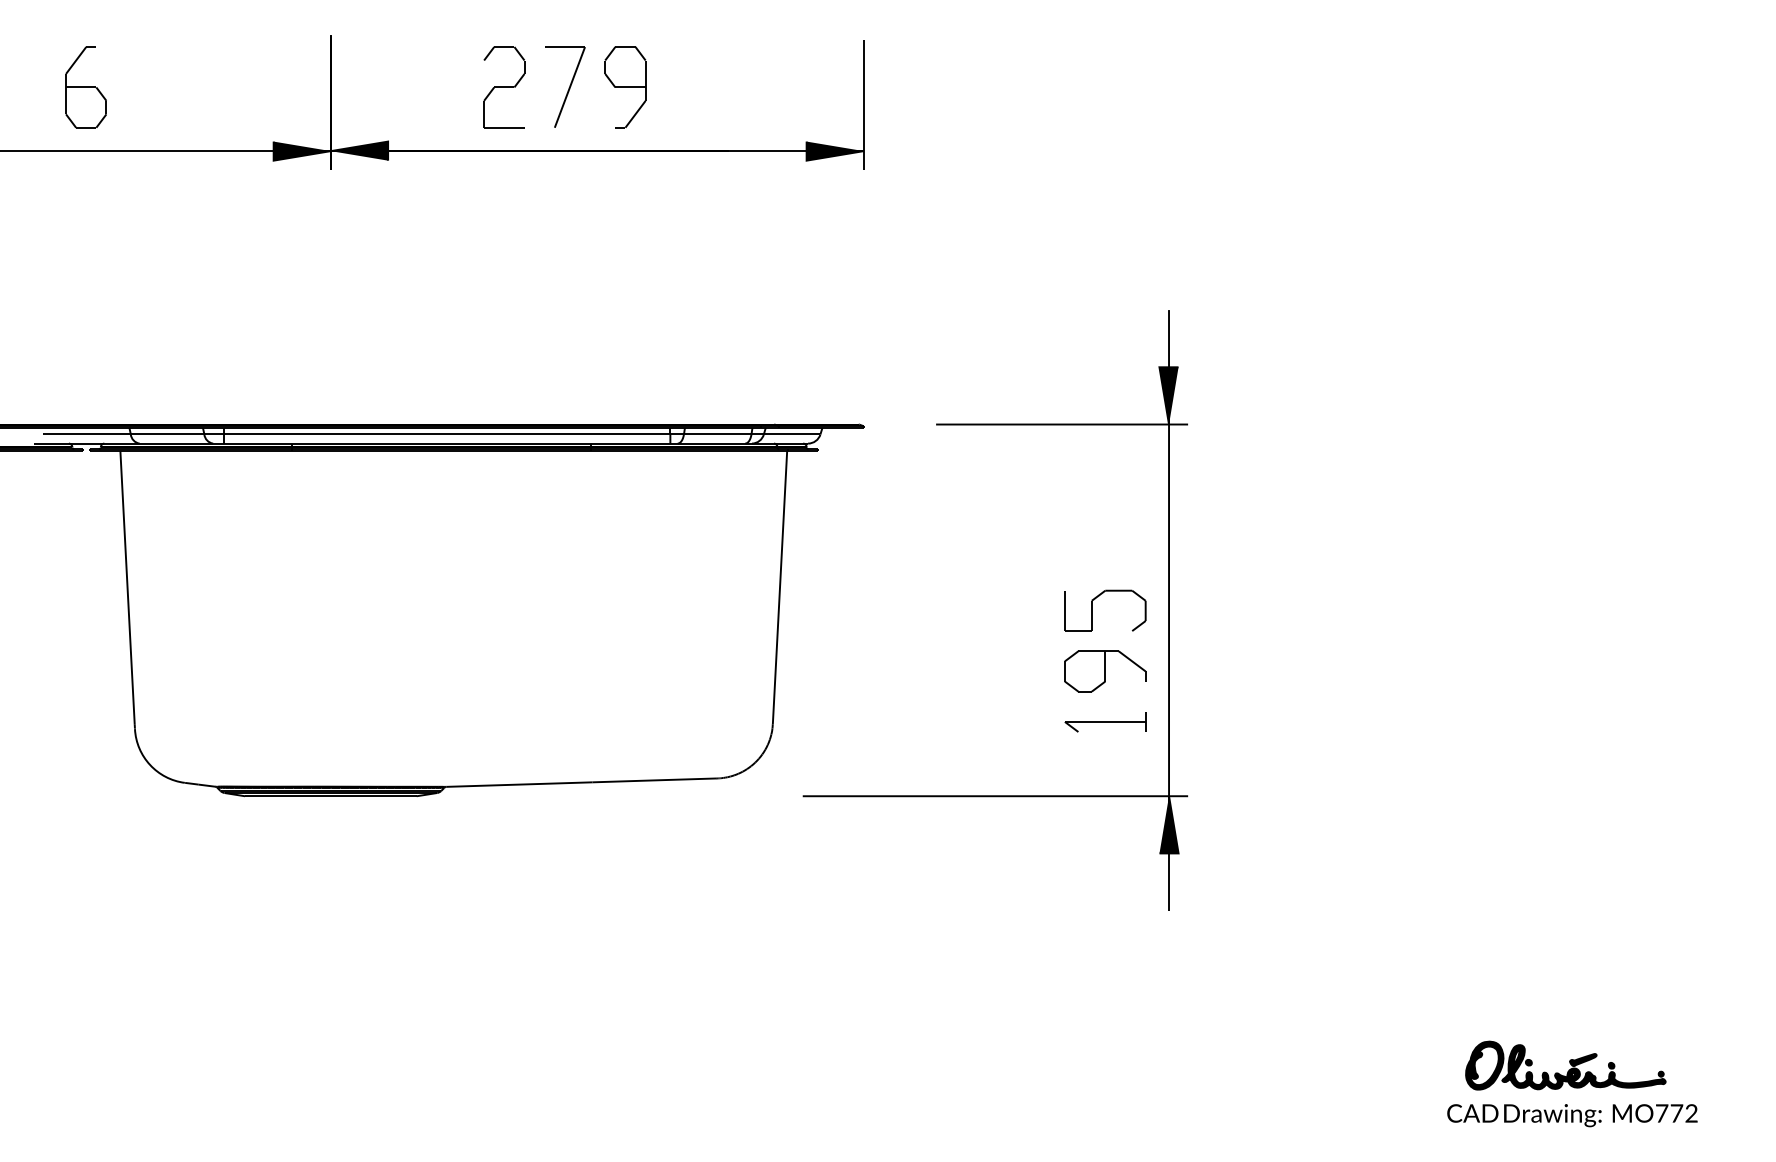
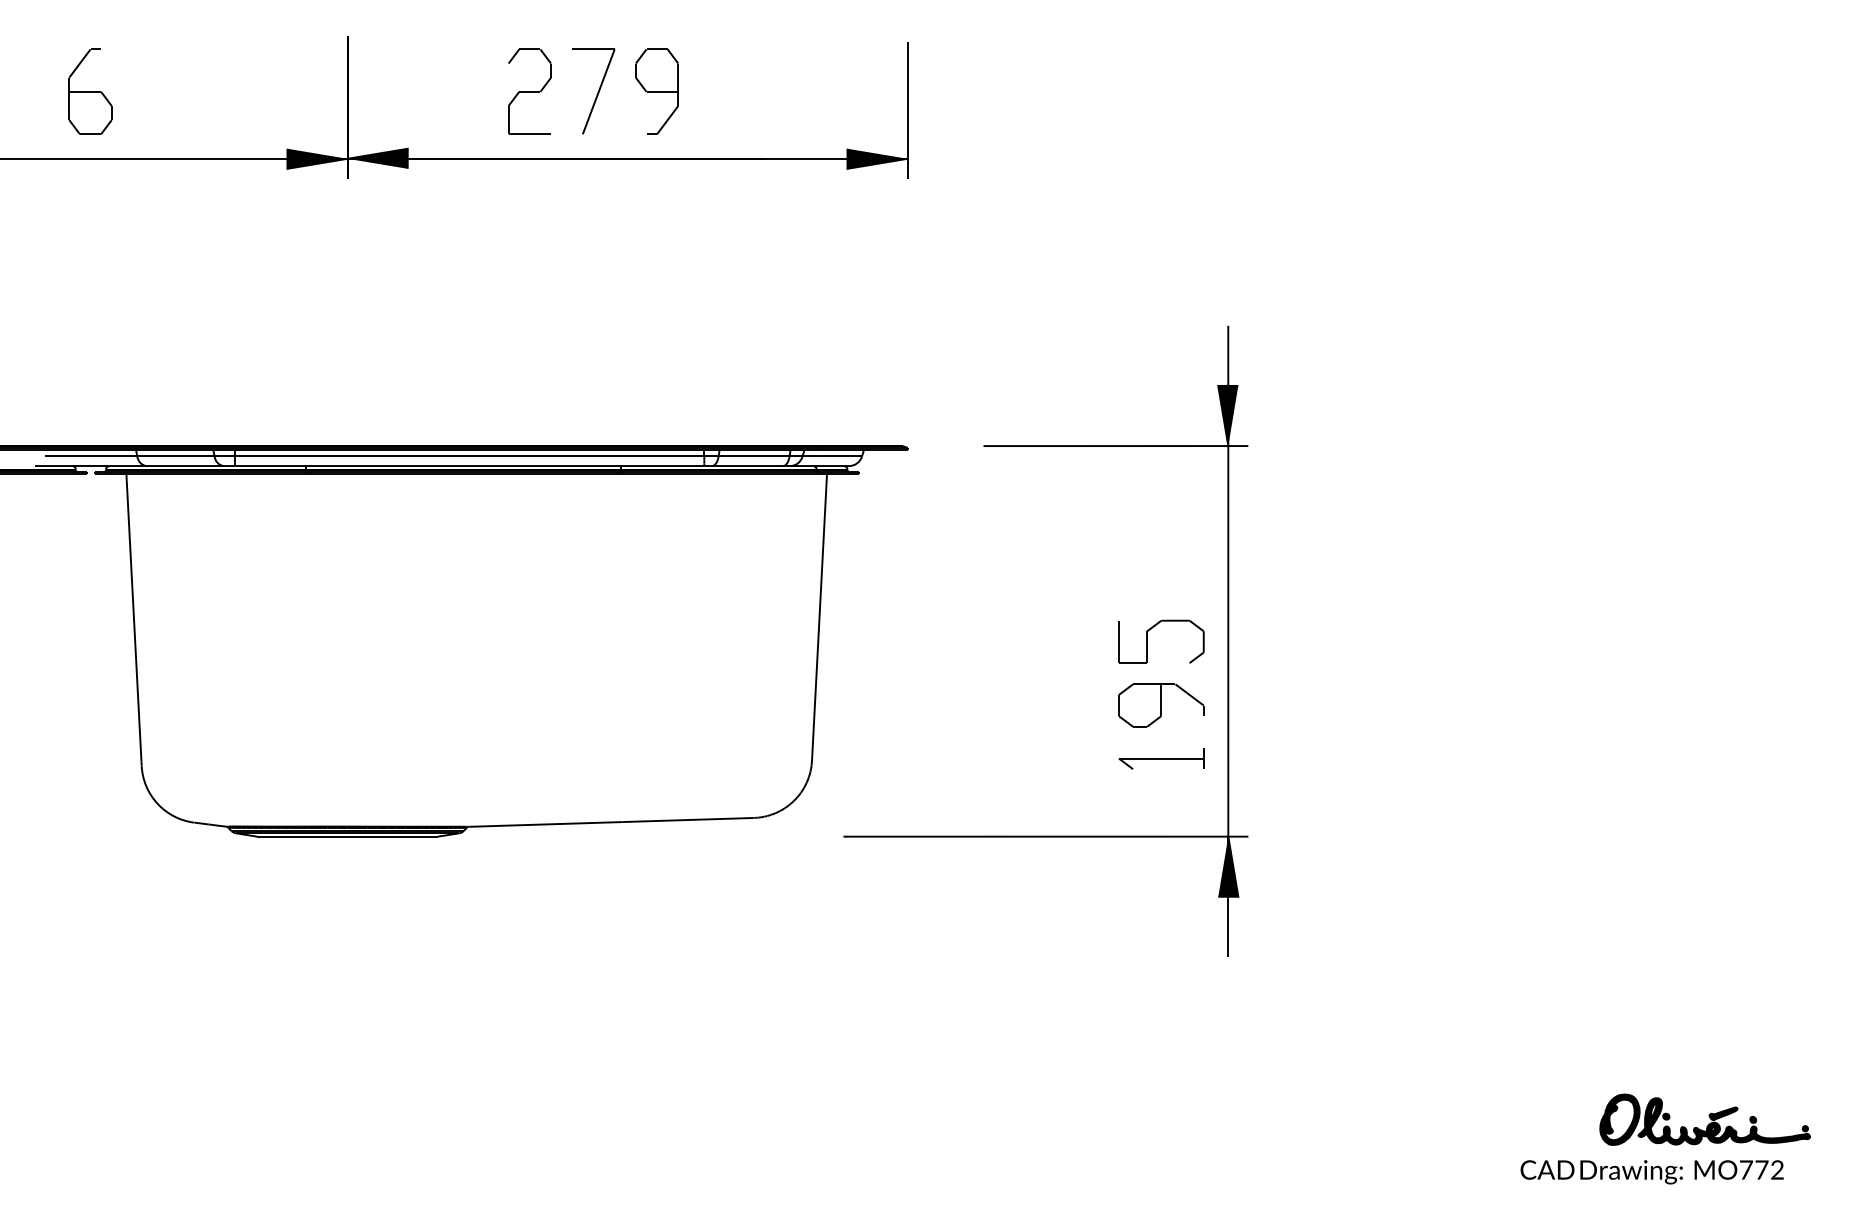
part: (1565, 1065) -> (1704, 1119), moved

